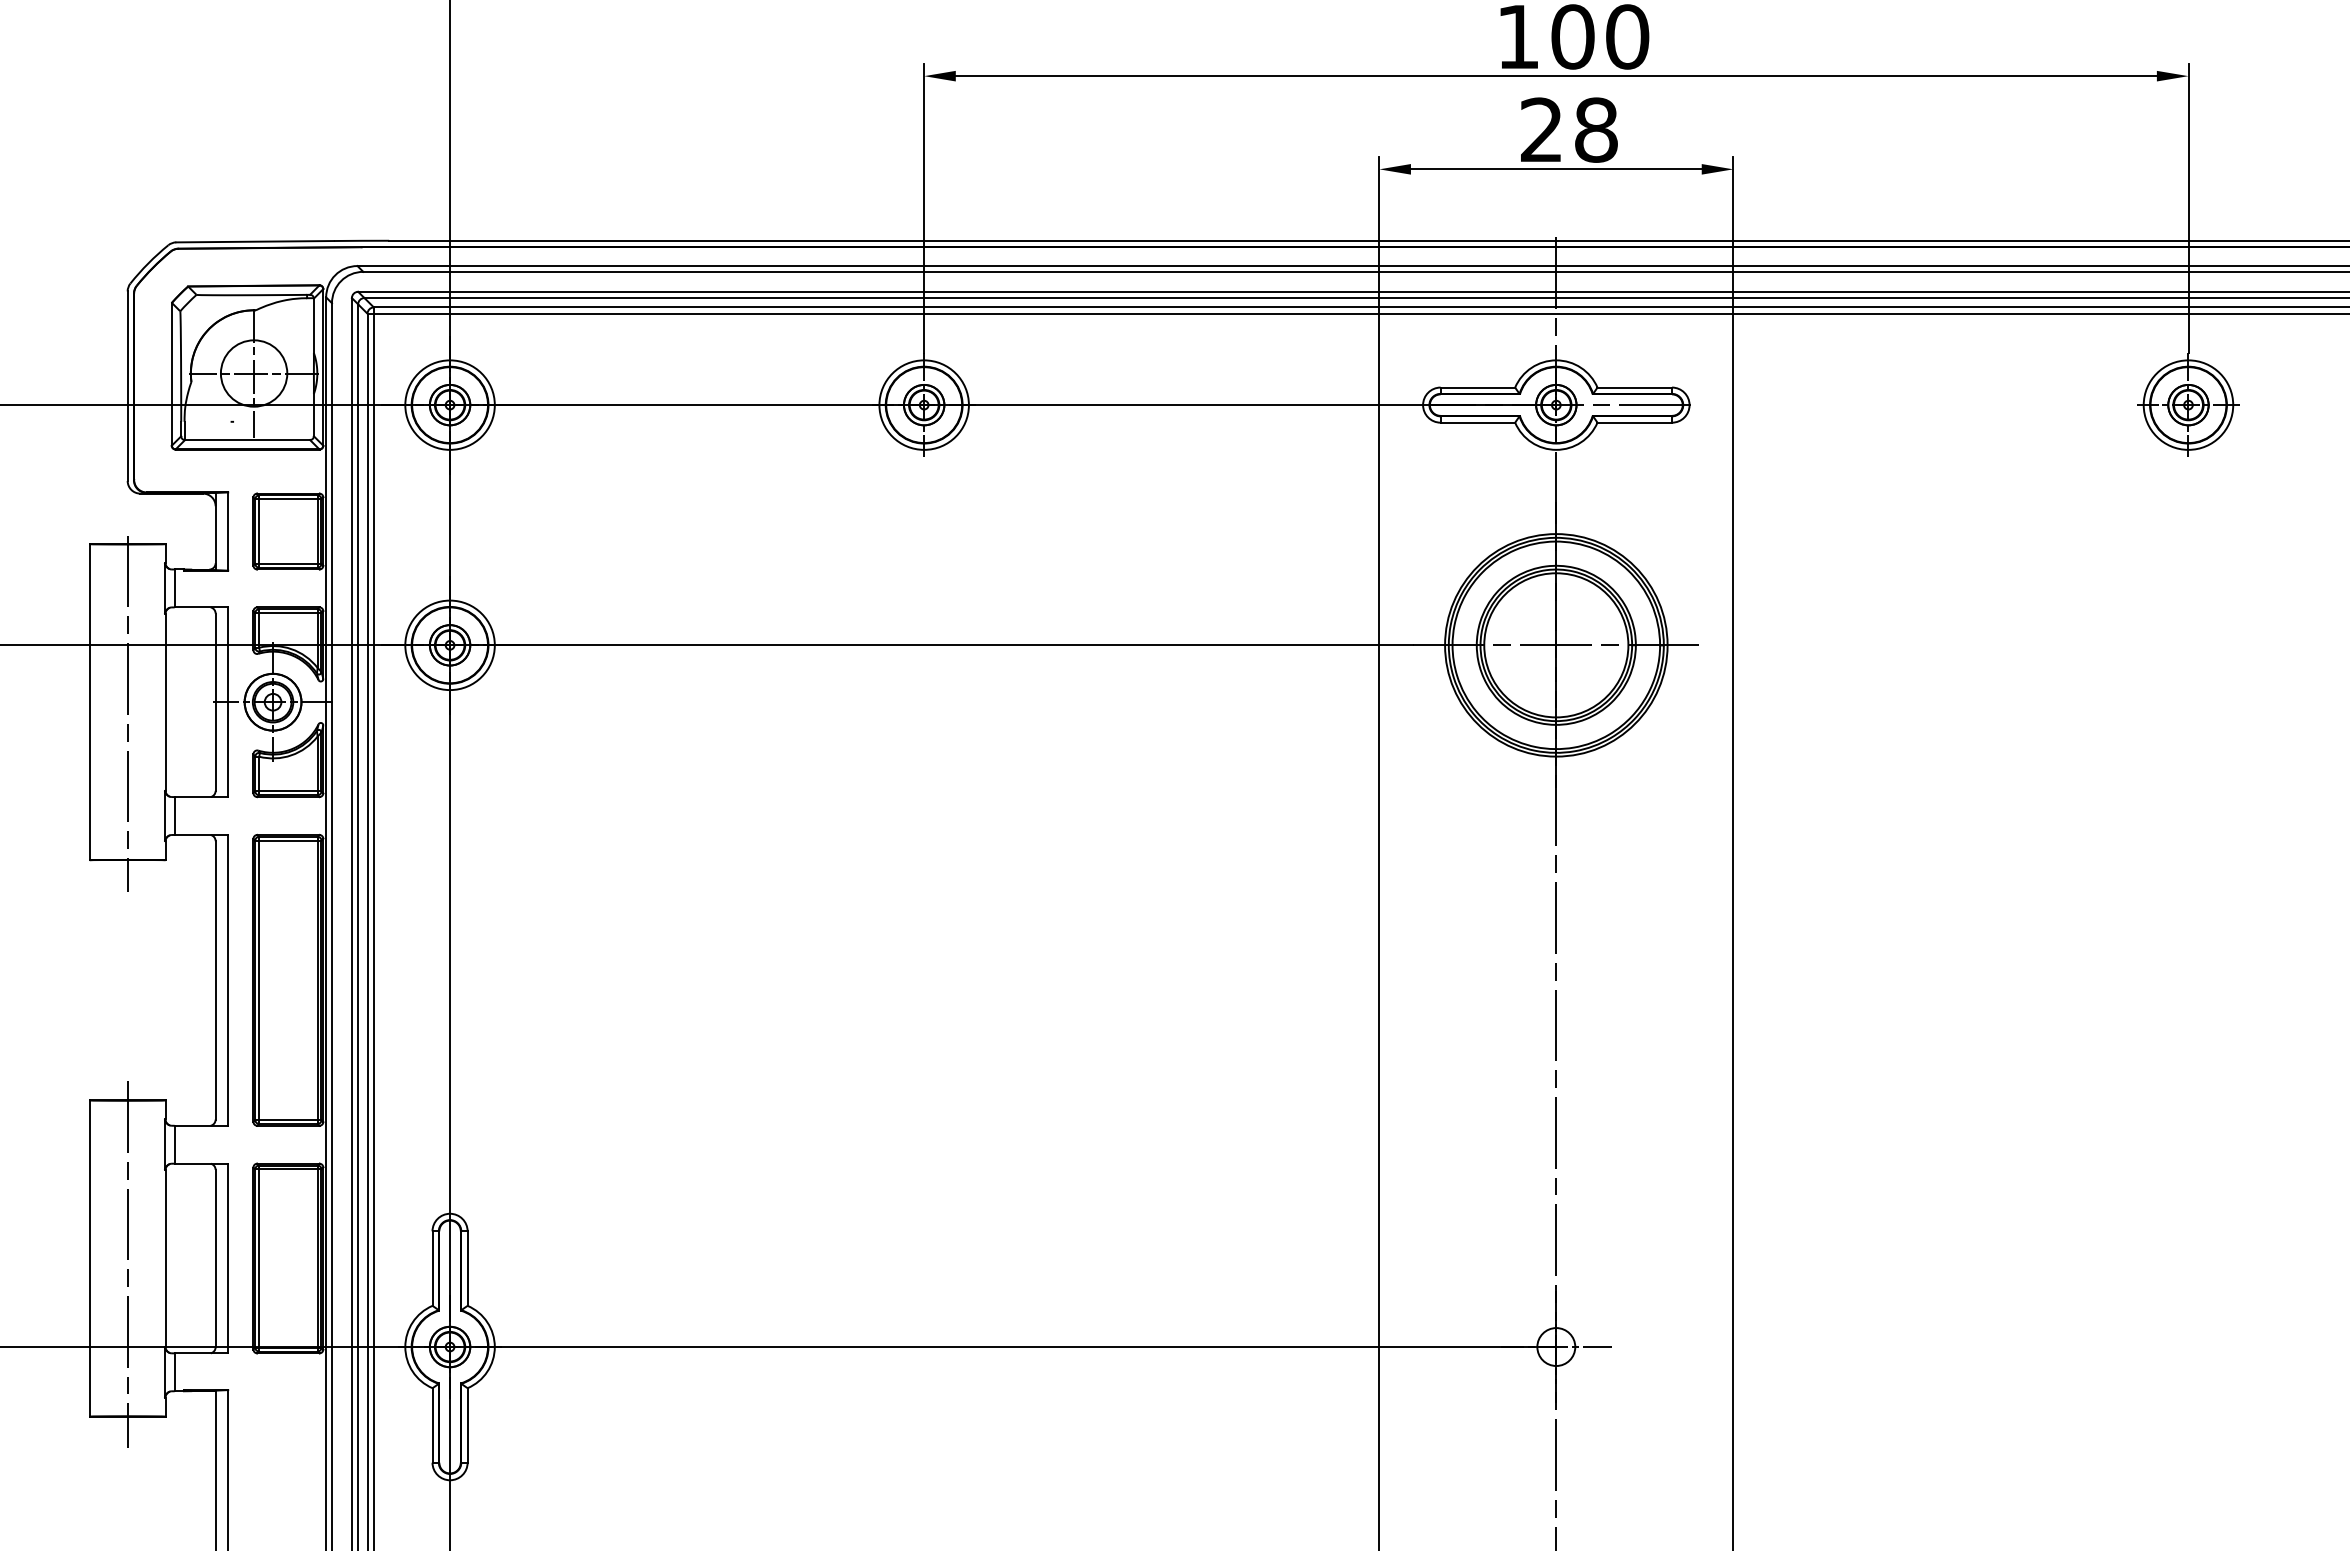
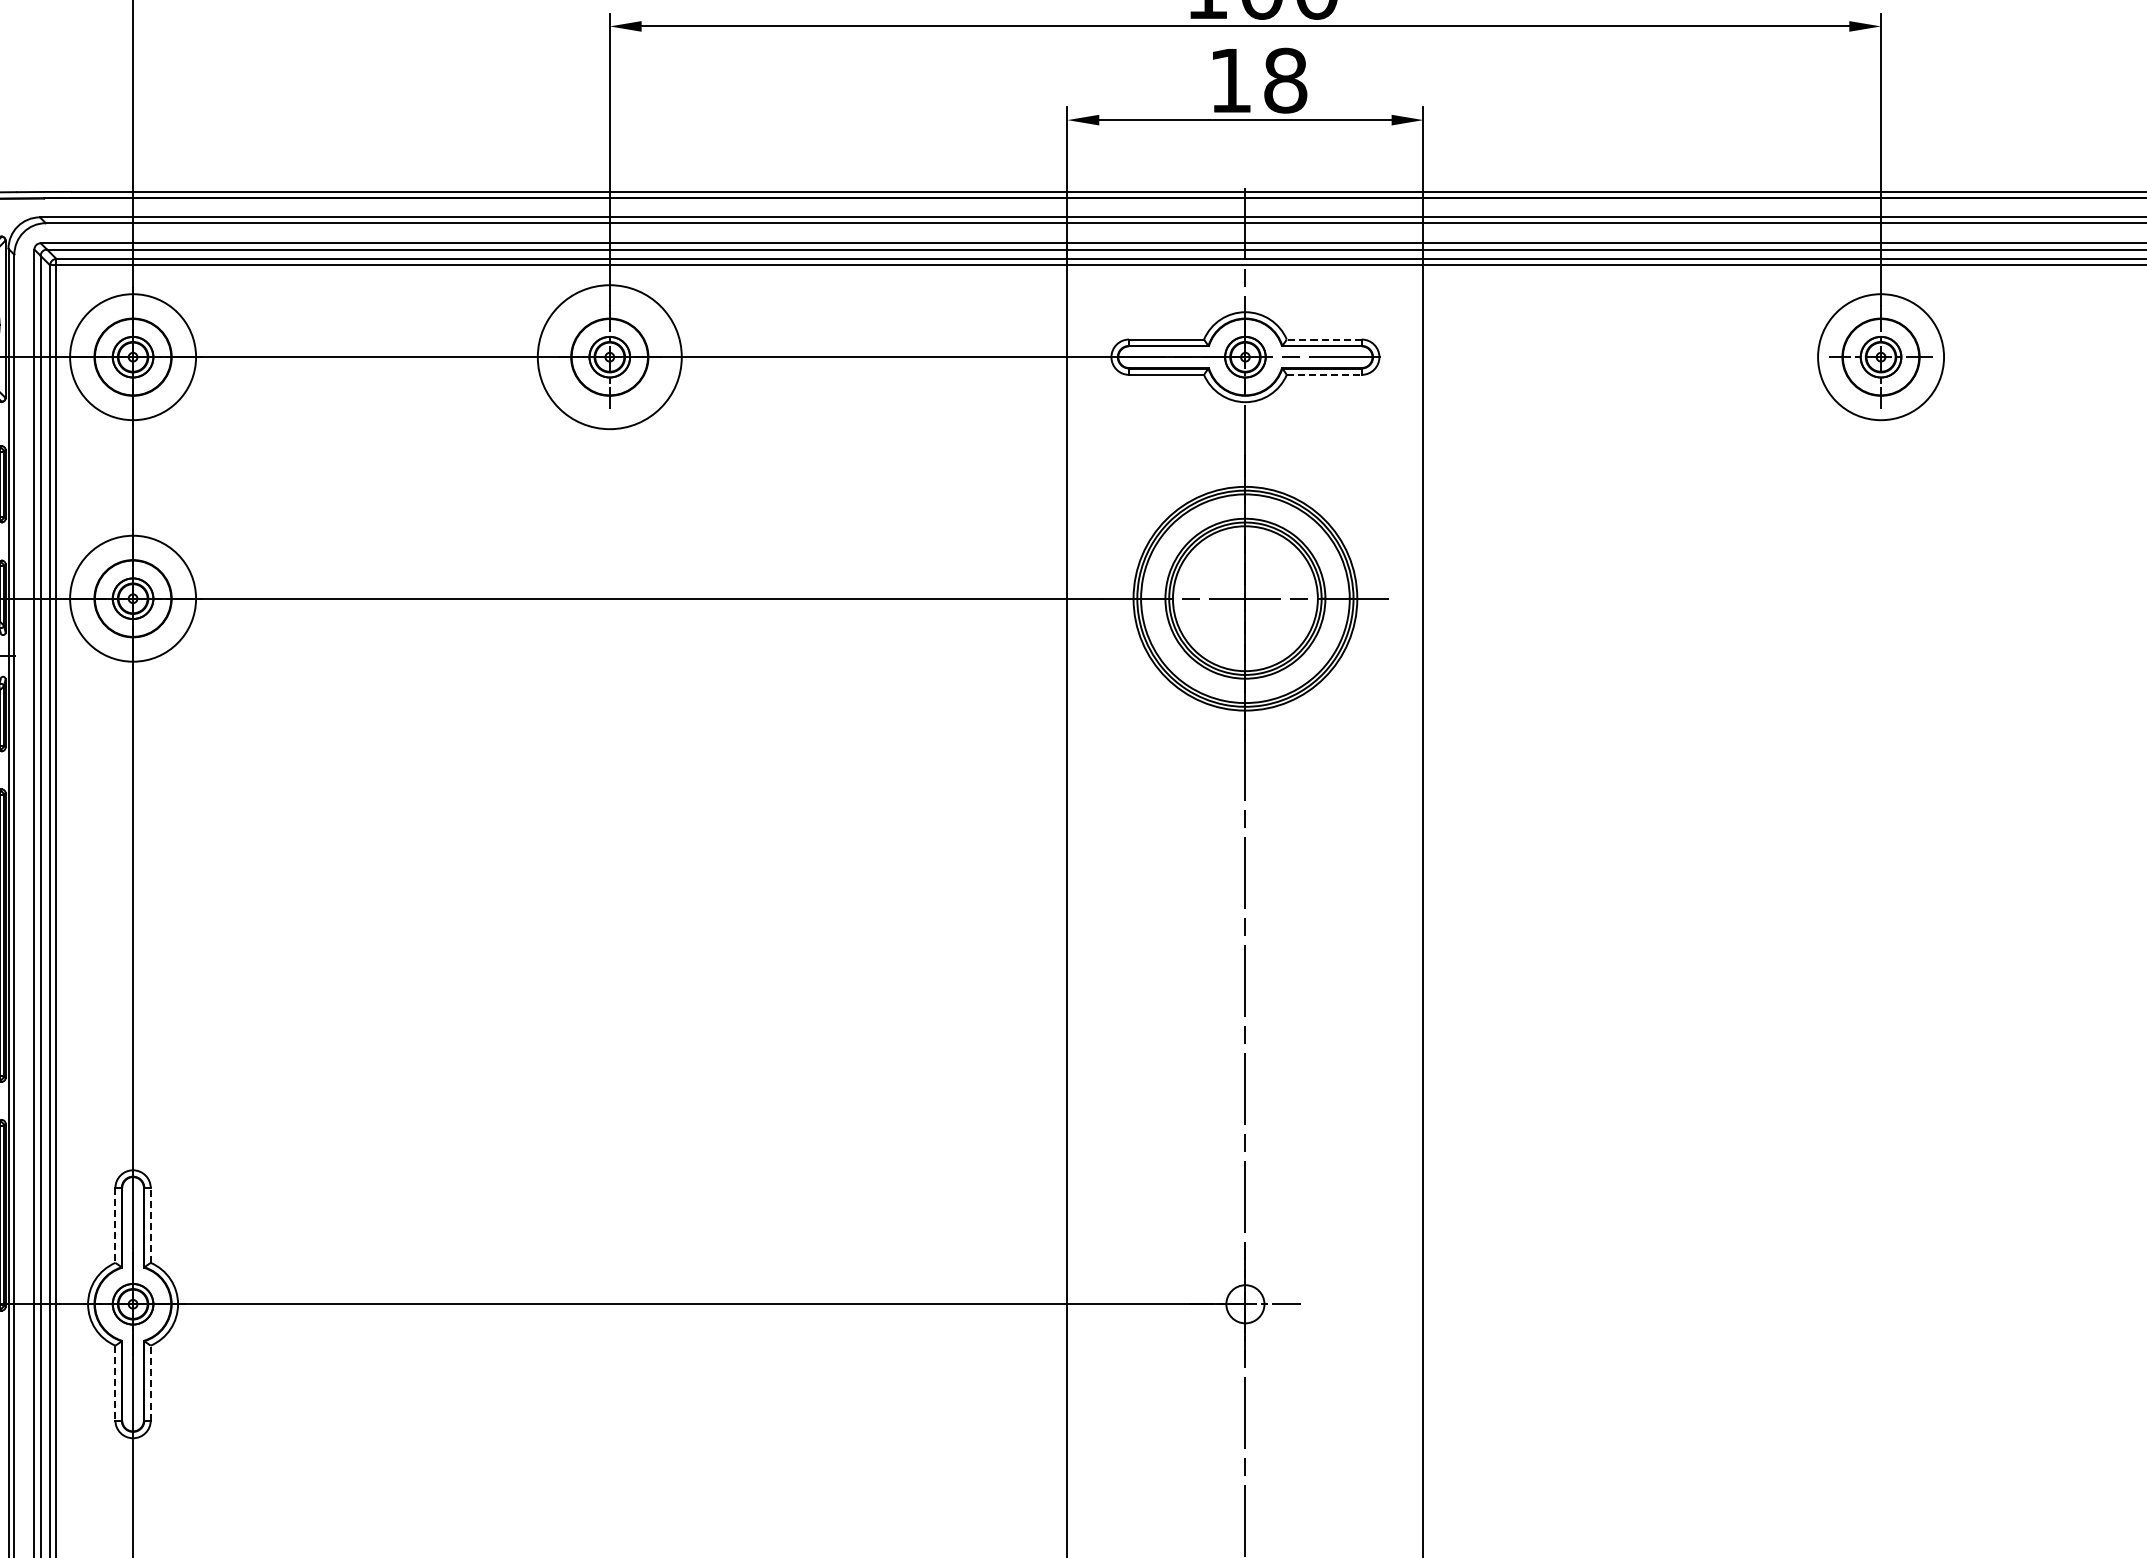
text: (1541, 129) -> (1230, 80), 28 -> 18
line: (1634, 387) -> (1324, 339), solid -> dashed
circle: (449, 404) -> (132, 356), size x1.4
circle: (923, 404) -> (609, 356), size x1.6
circle: (2188, 404) -> (1881, 356), size x1.4
line: (1635, 422) -> (1325, 374), solid -> dashed
circle: (449, 645) -> (132, 598), size x1.4
line: (467, 1268) -> (150, 1225), solid -> dashed
line: (432, 1269) -> (115, 1226), solid -> dashed
line: (467, 1424) -> (150, 1382), solid -> dashed
line: (432, 1425) -> (115, 1383), solid -> dashed

